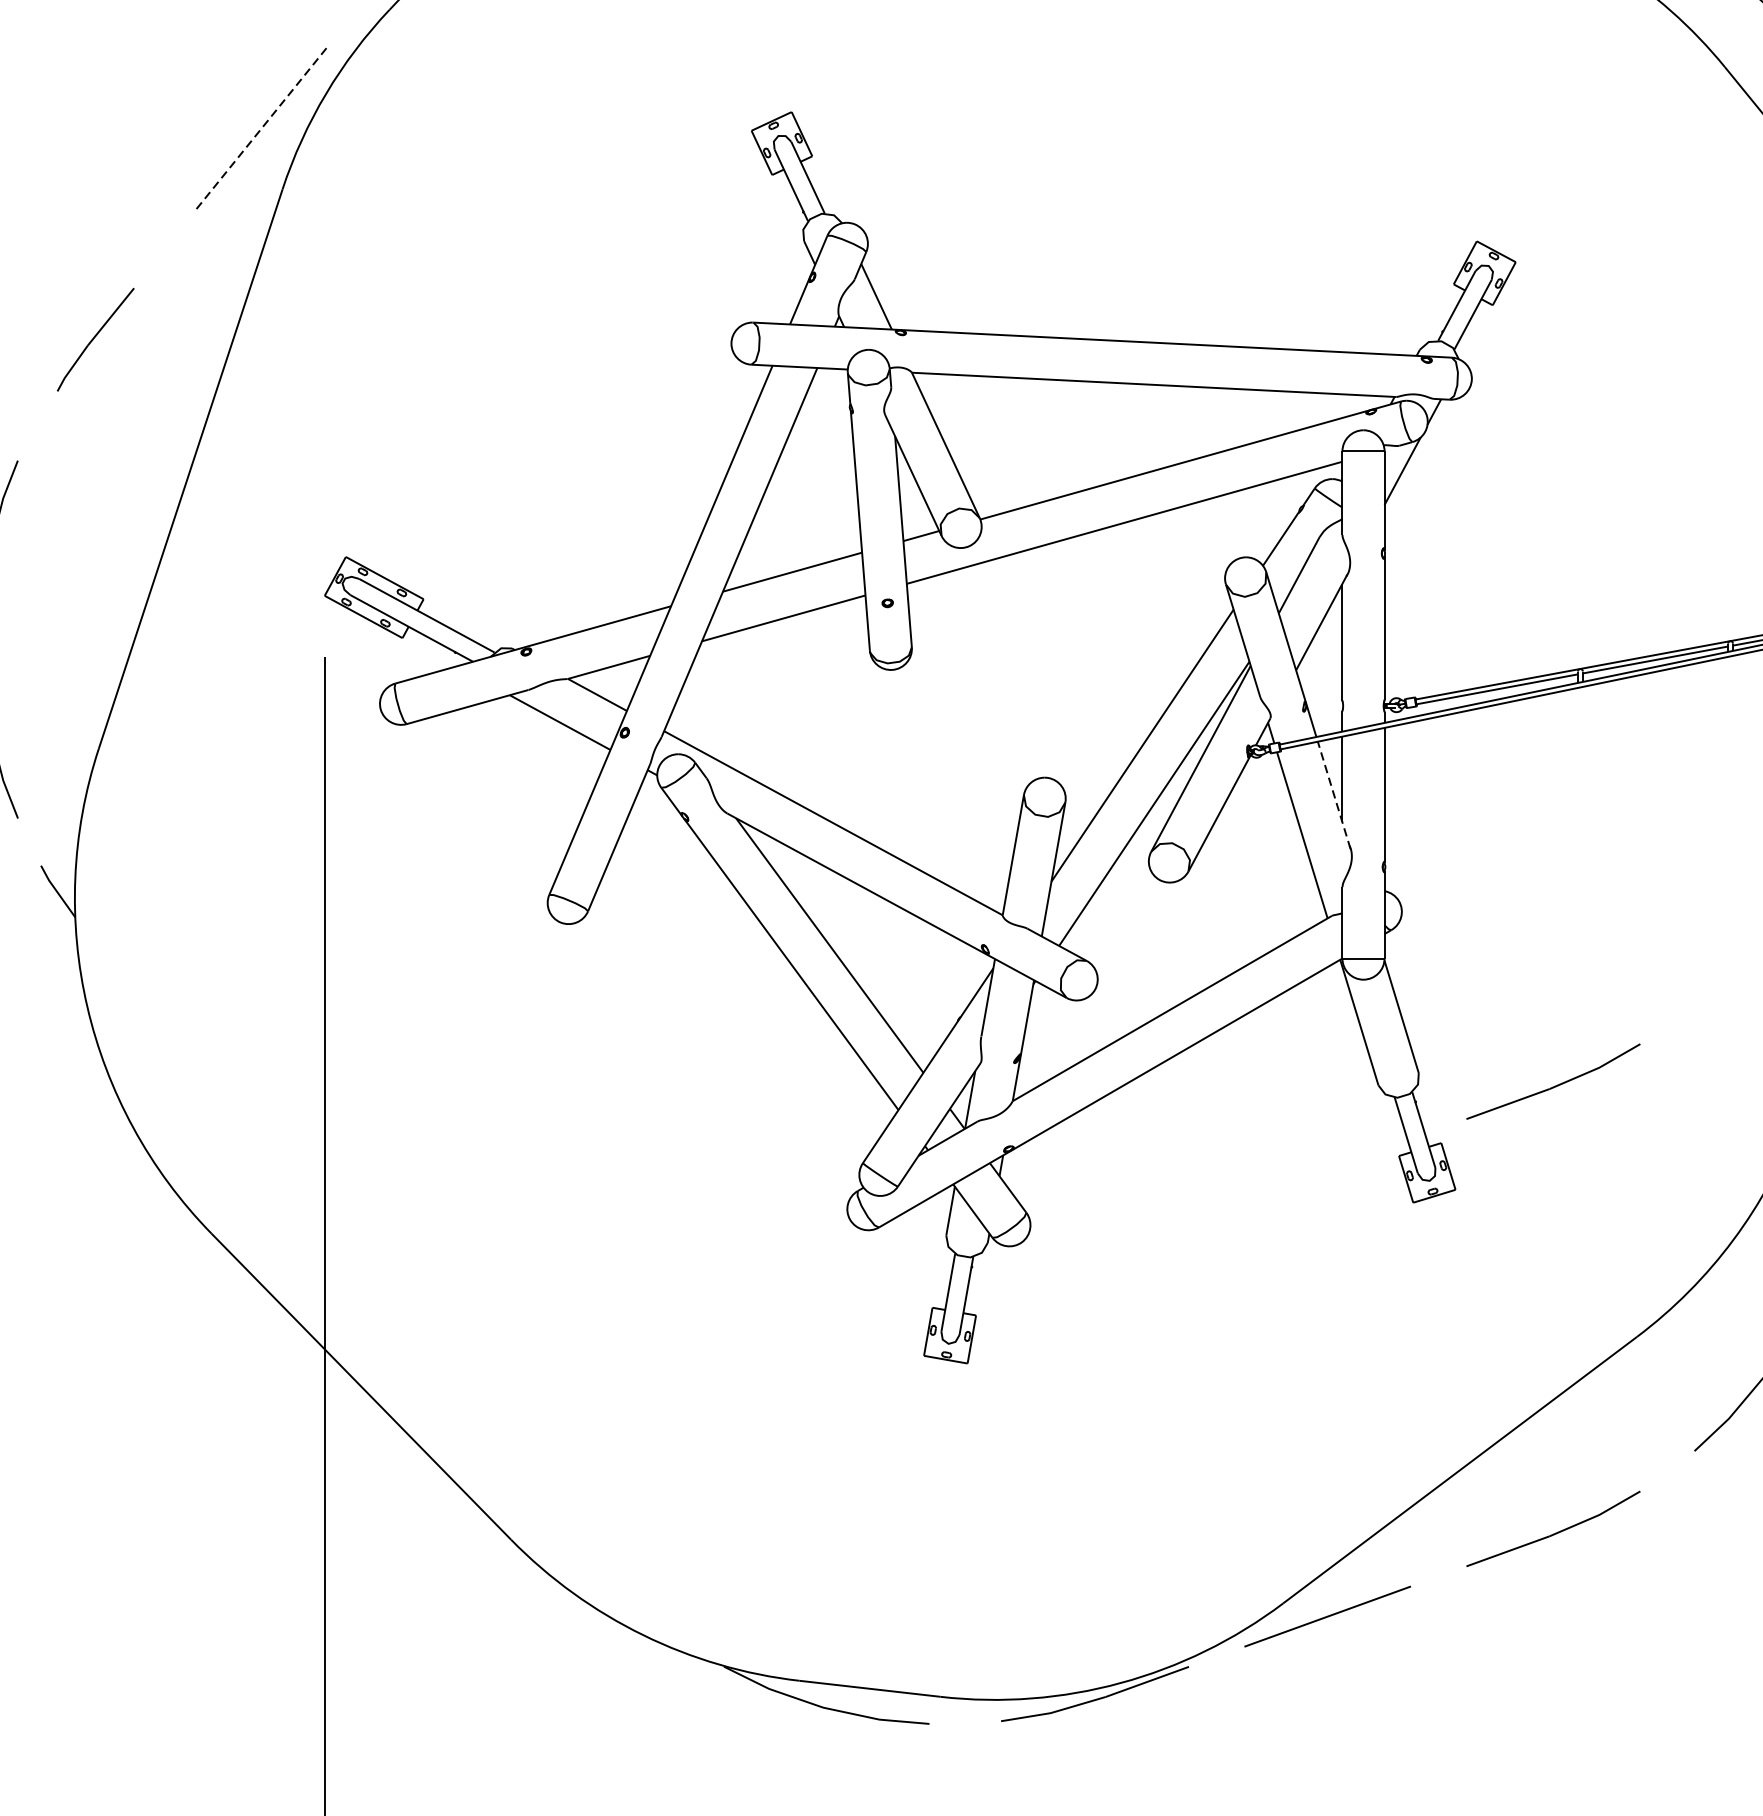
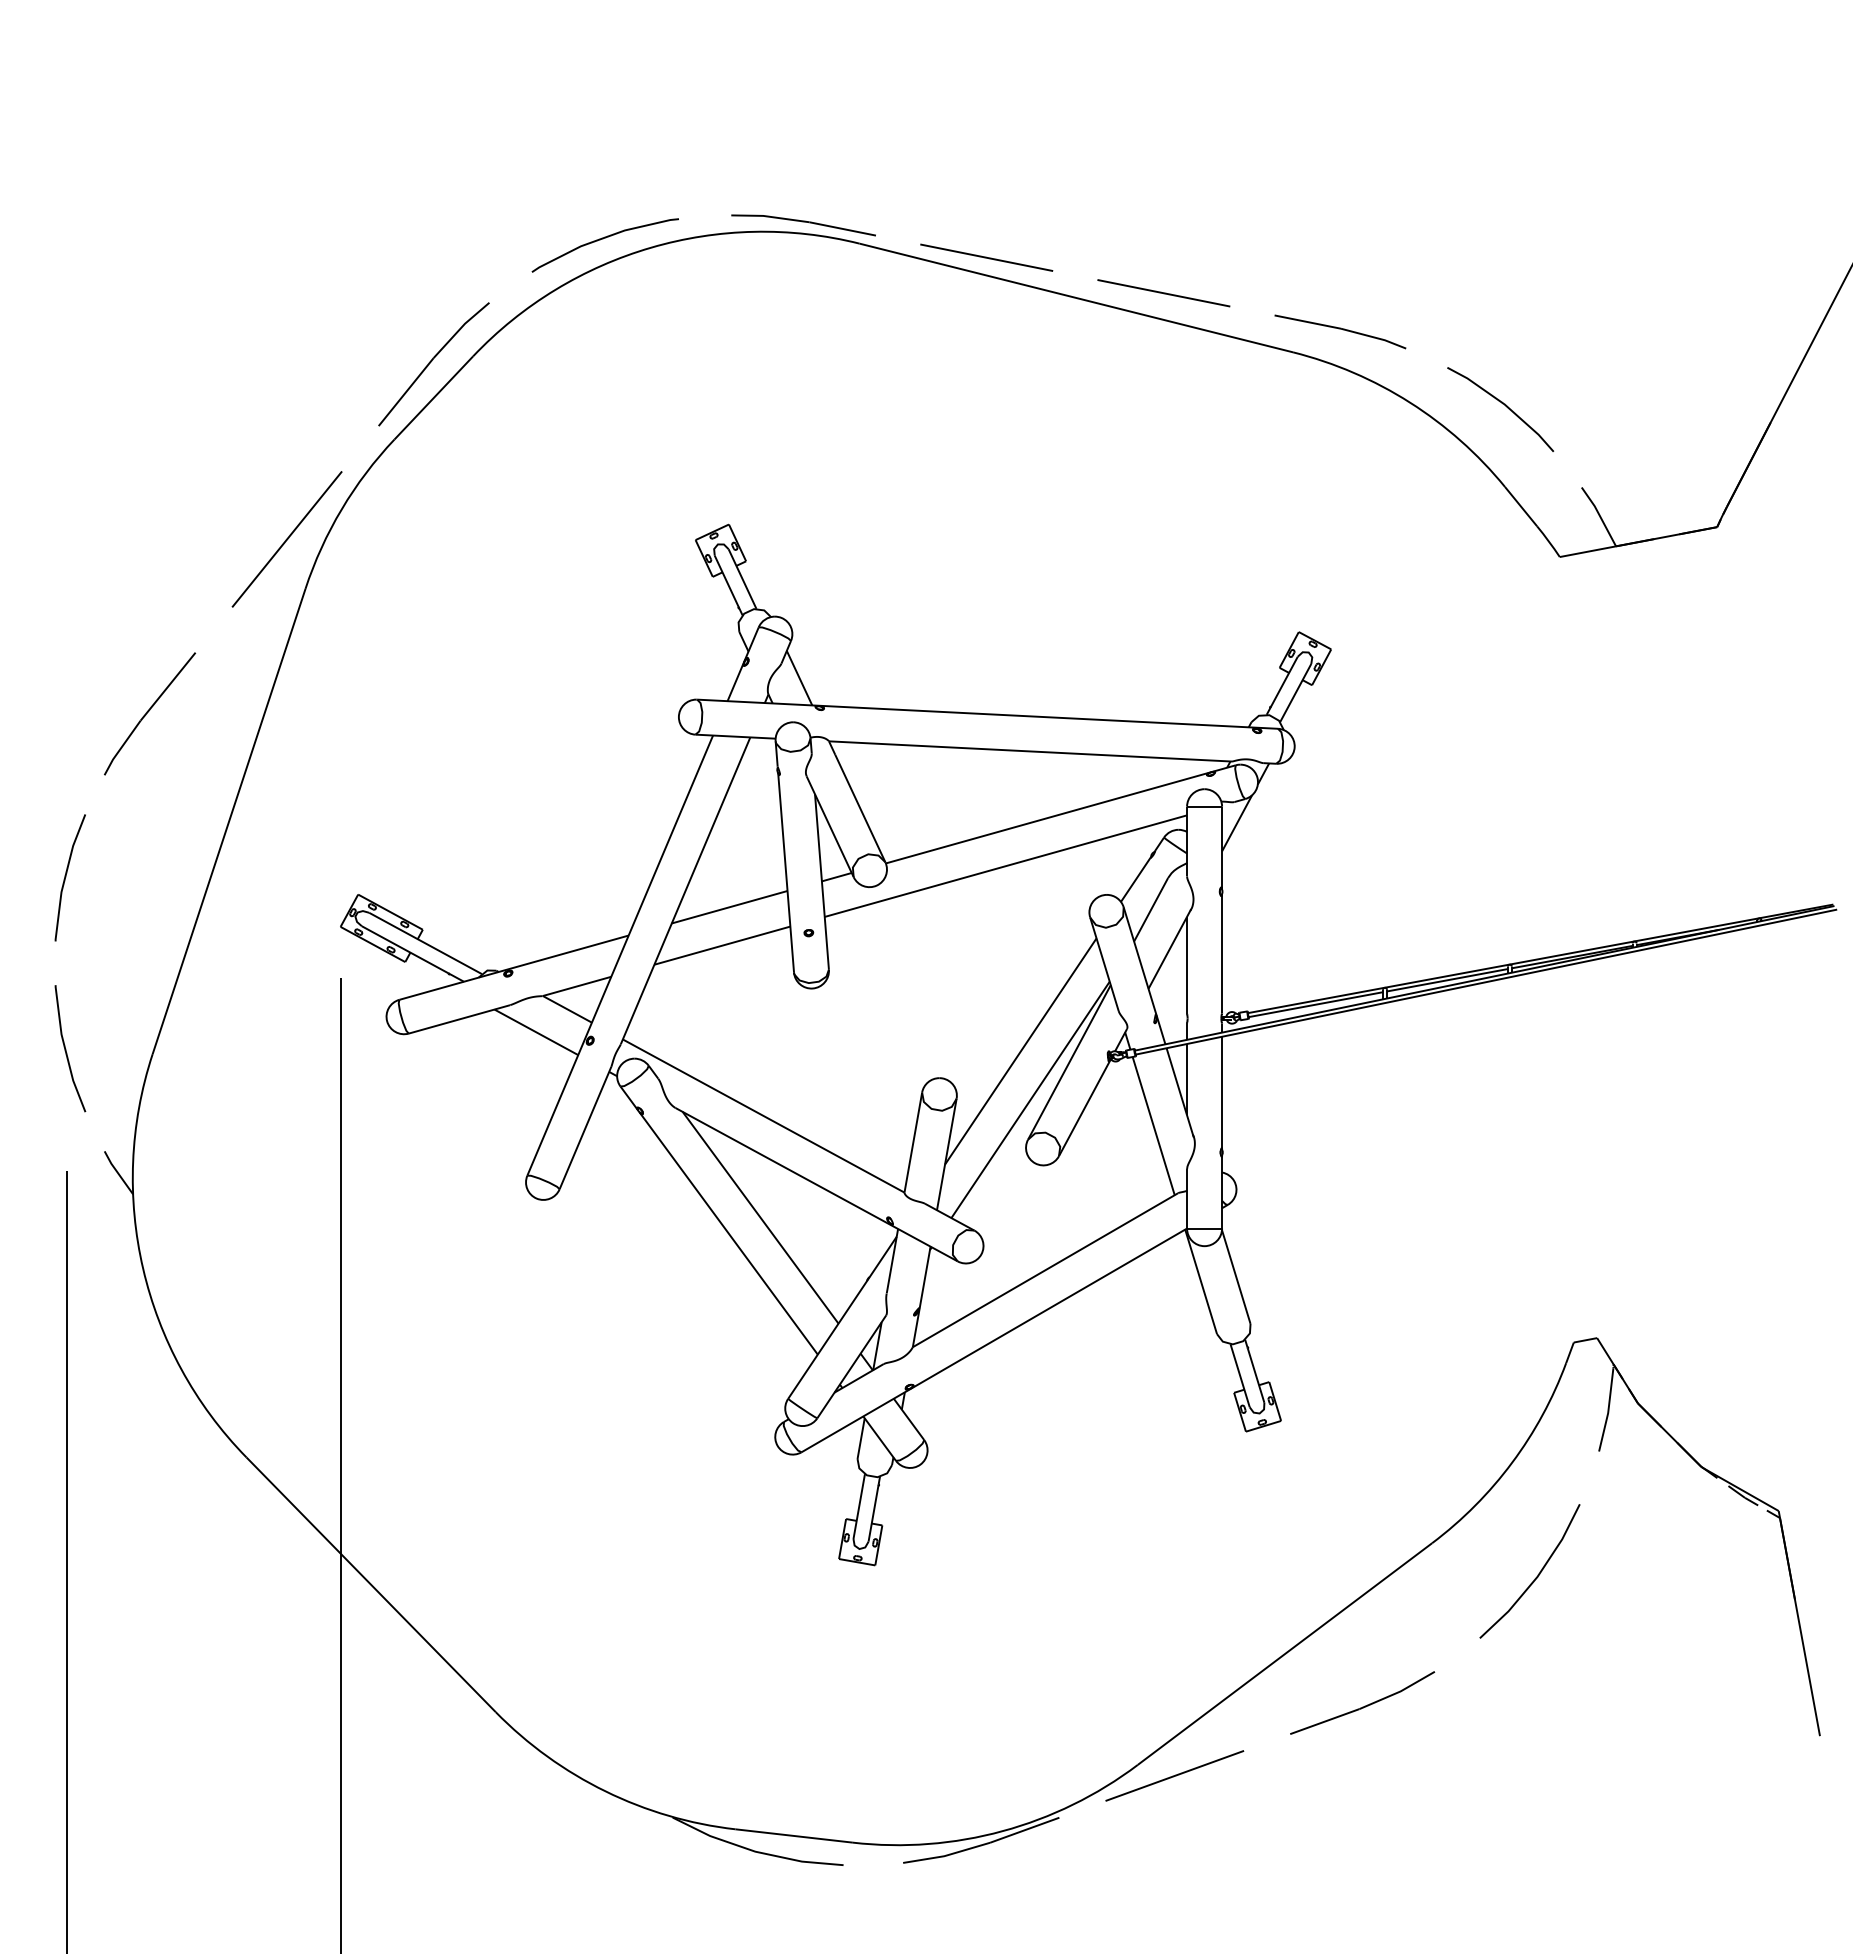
line: (259, 130) -> (286, 539), dashed -> solid
part: (96, 339) -> (150, 713), size x1.43
line: (1334, 794) -> (1180, 1092), dashed -> solid
part: (1553, 1081) -> (1362, 1330), removed

